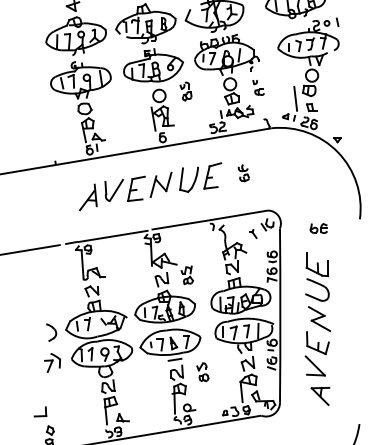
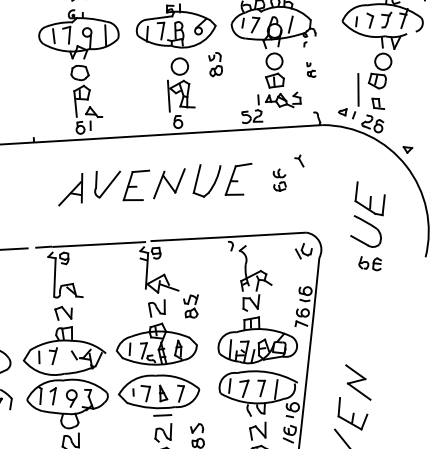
part: (258, 87) -> (311, 69), size x0.7
part: (253, 233) -> (300, 160), moved
part: (317, 276) -> (368, 214), moved

